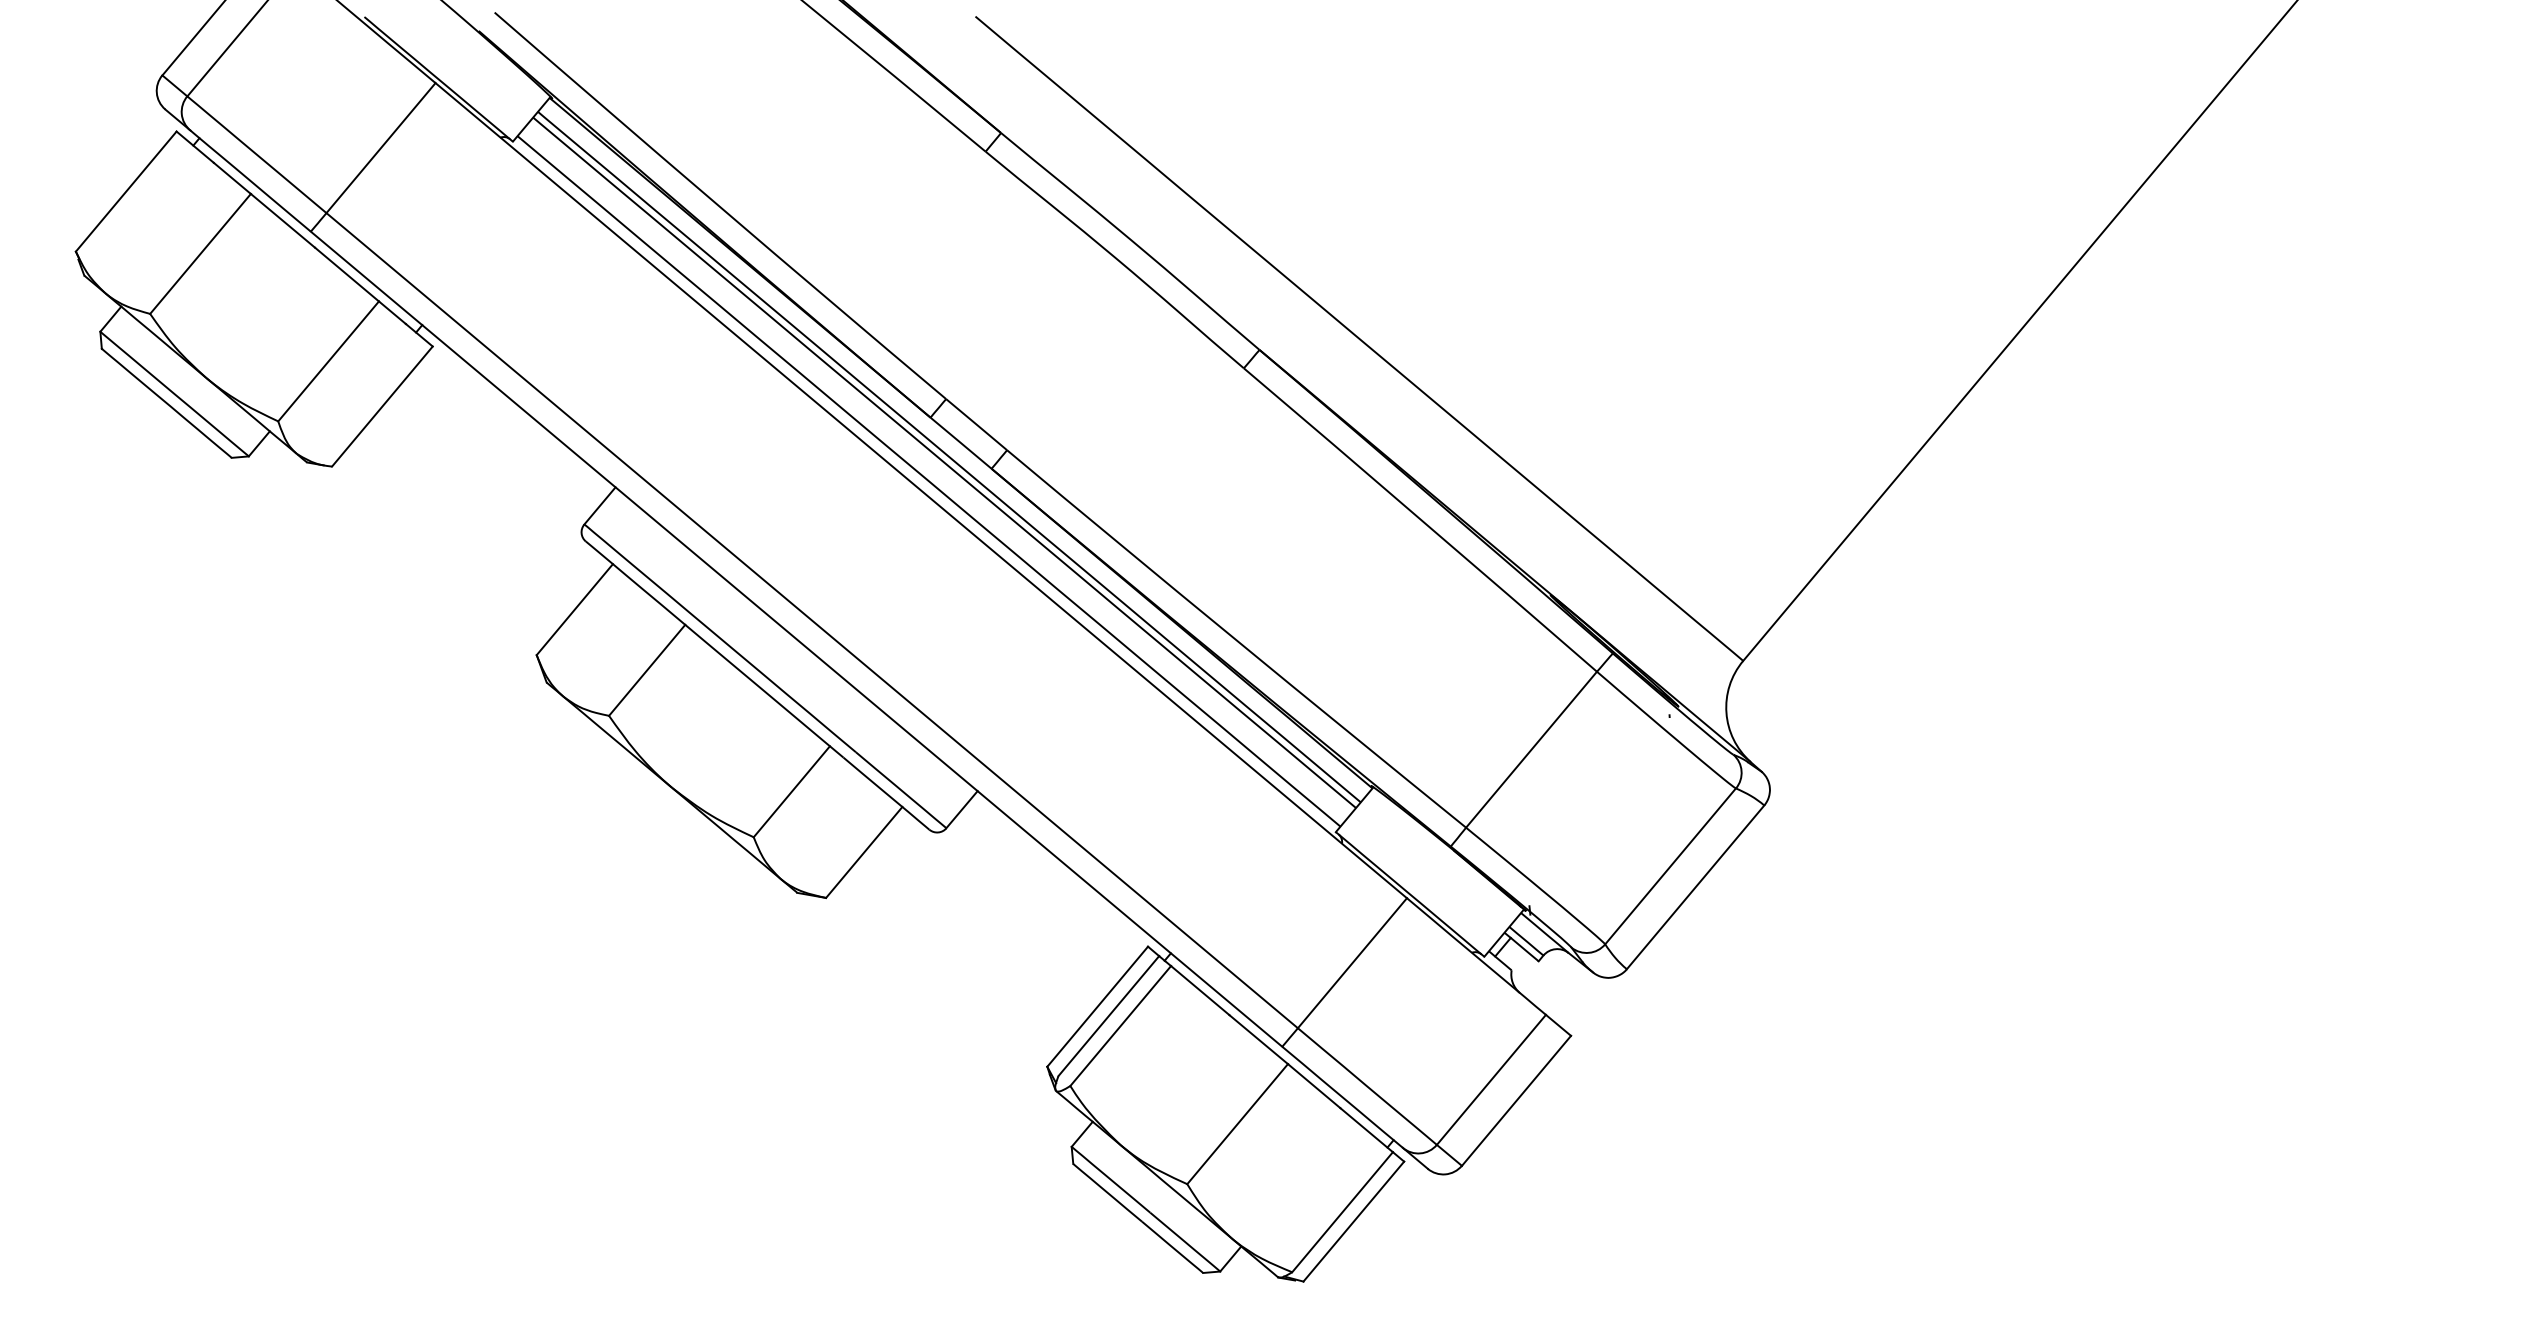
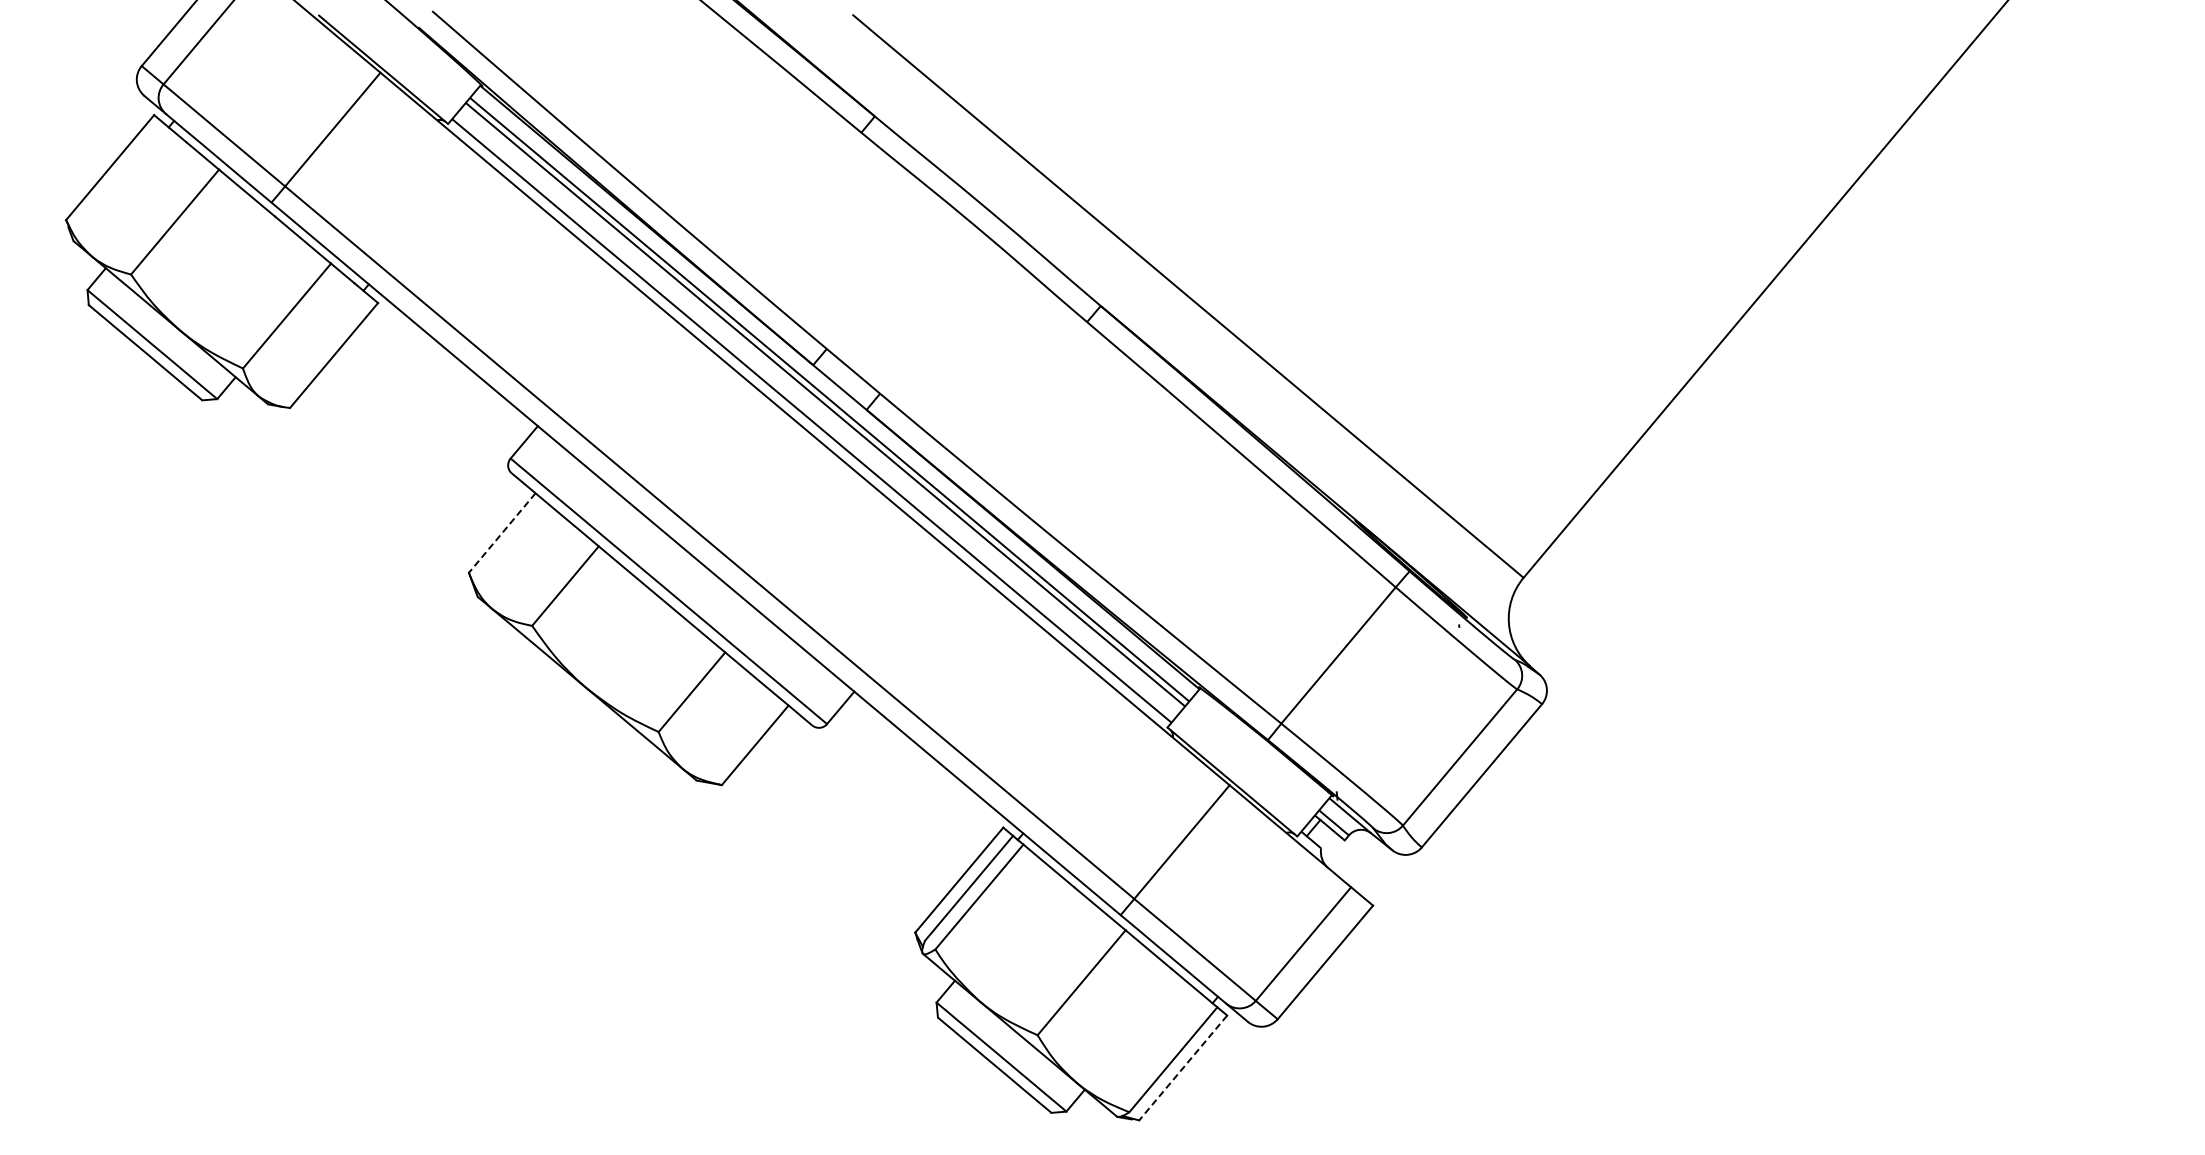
line: (575, 610) -> (502, 533), solid -> dashed
line: (1353, 1222) -> (1182, 1068), solid -> dashed

